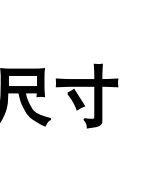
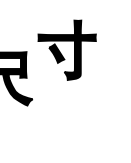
part: (80, 98) -> (60, 52), moved

